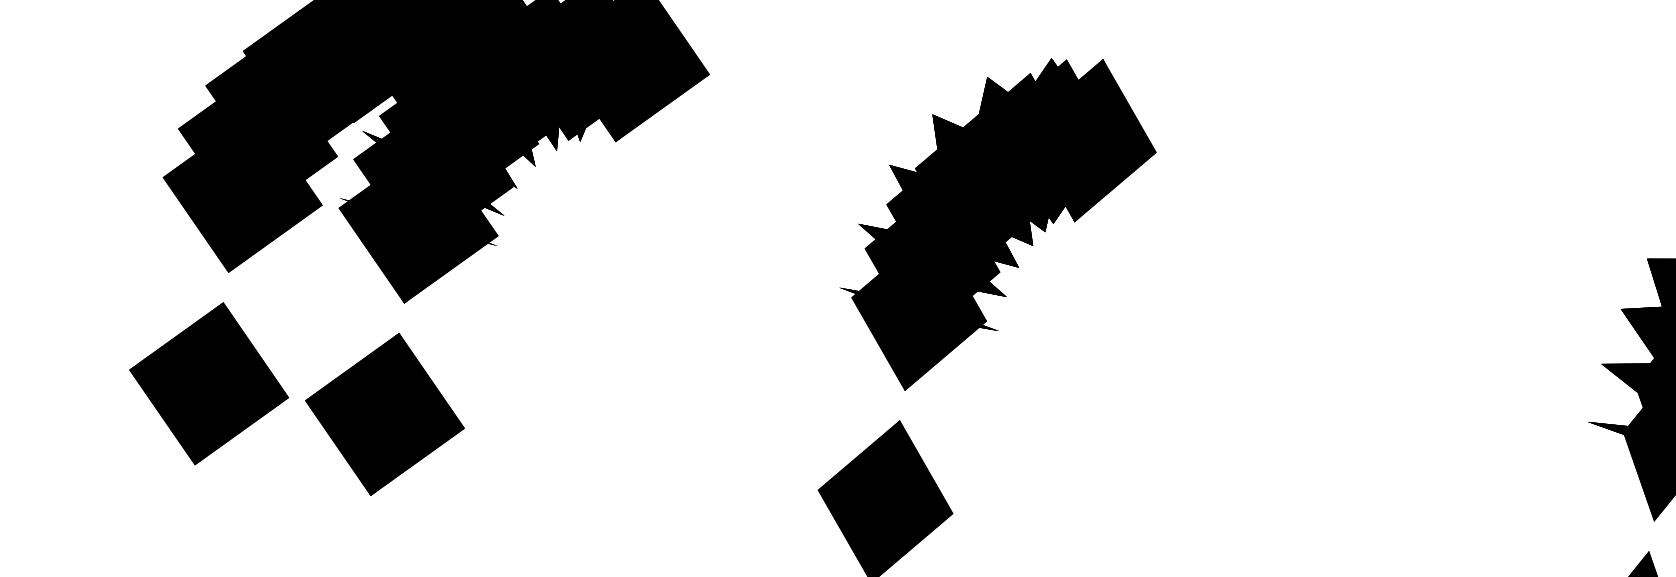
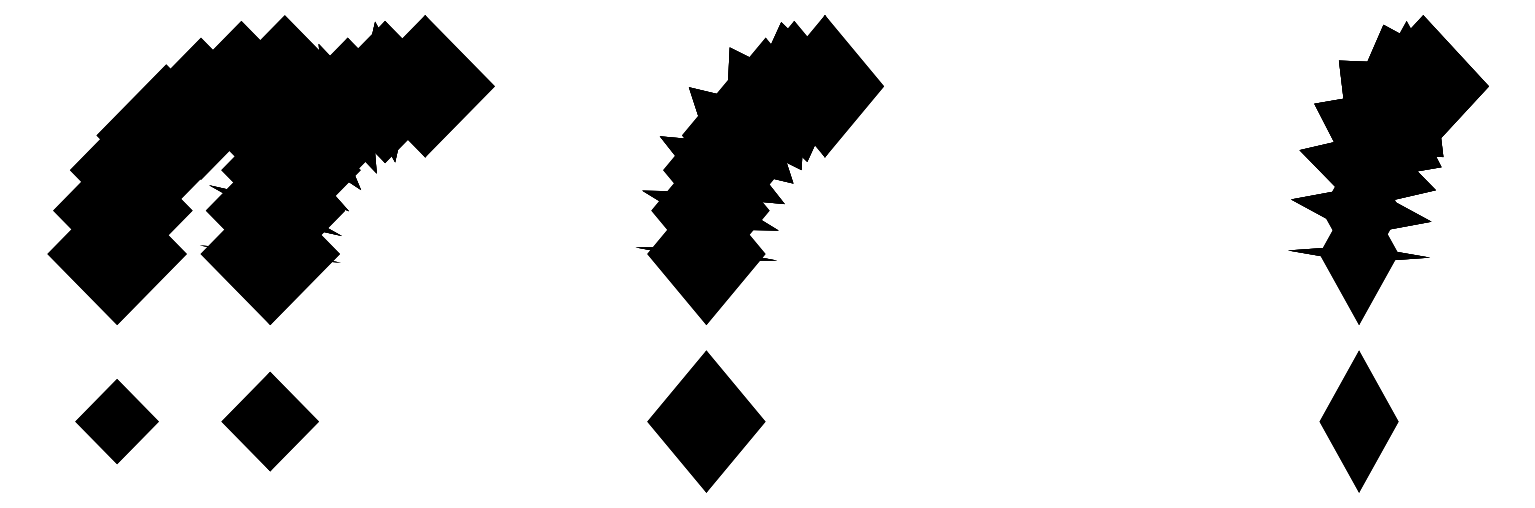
part: (208, 383) -> (116, 421), size x0.6
part: (384, 414) -> (269, 421), size x0.7

